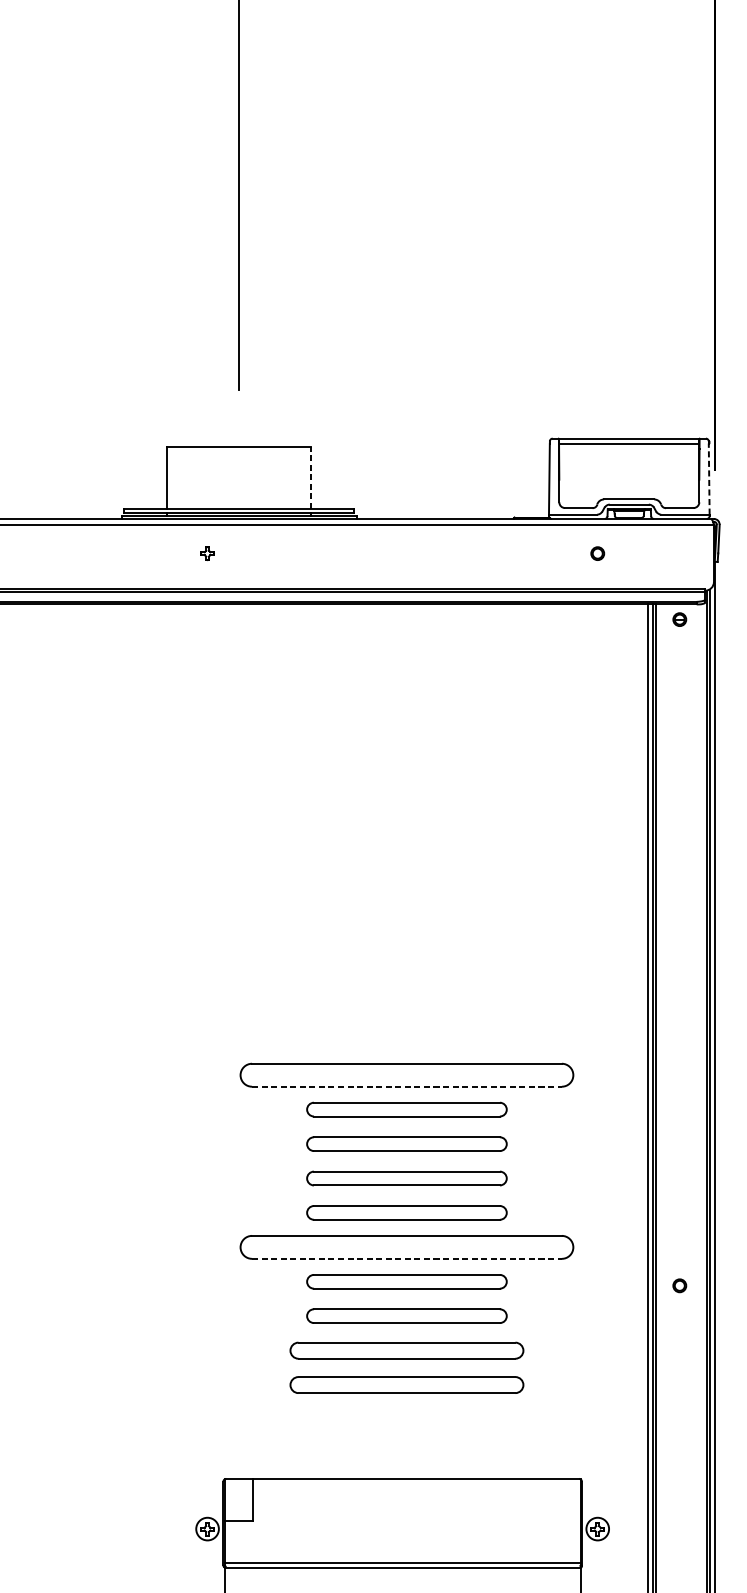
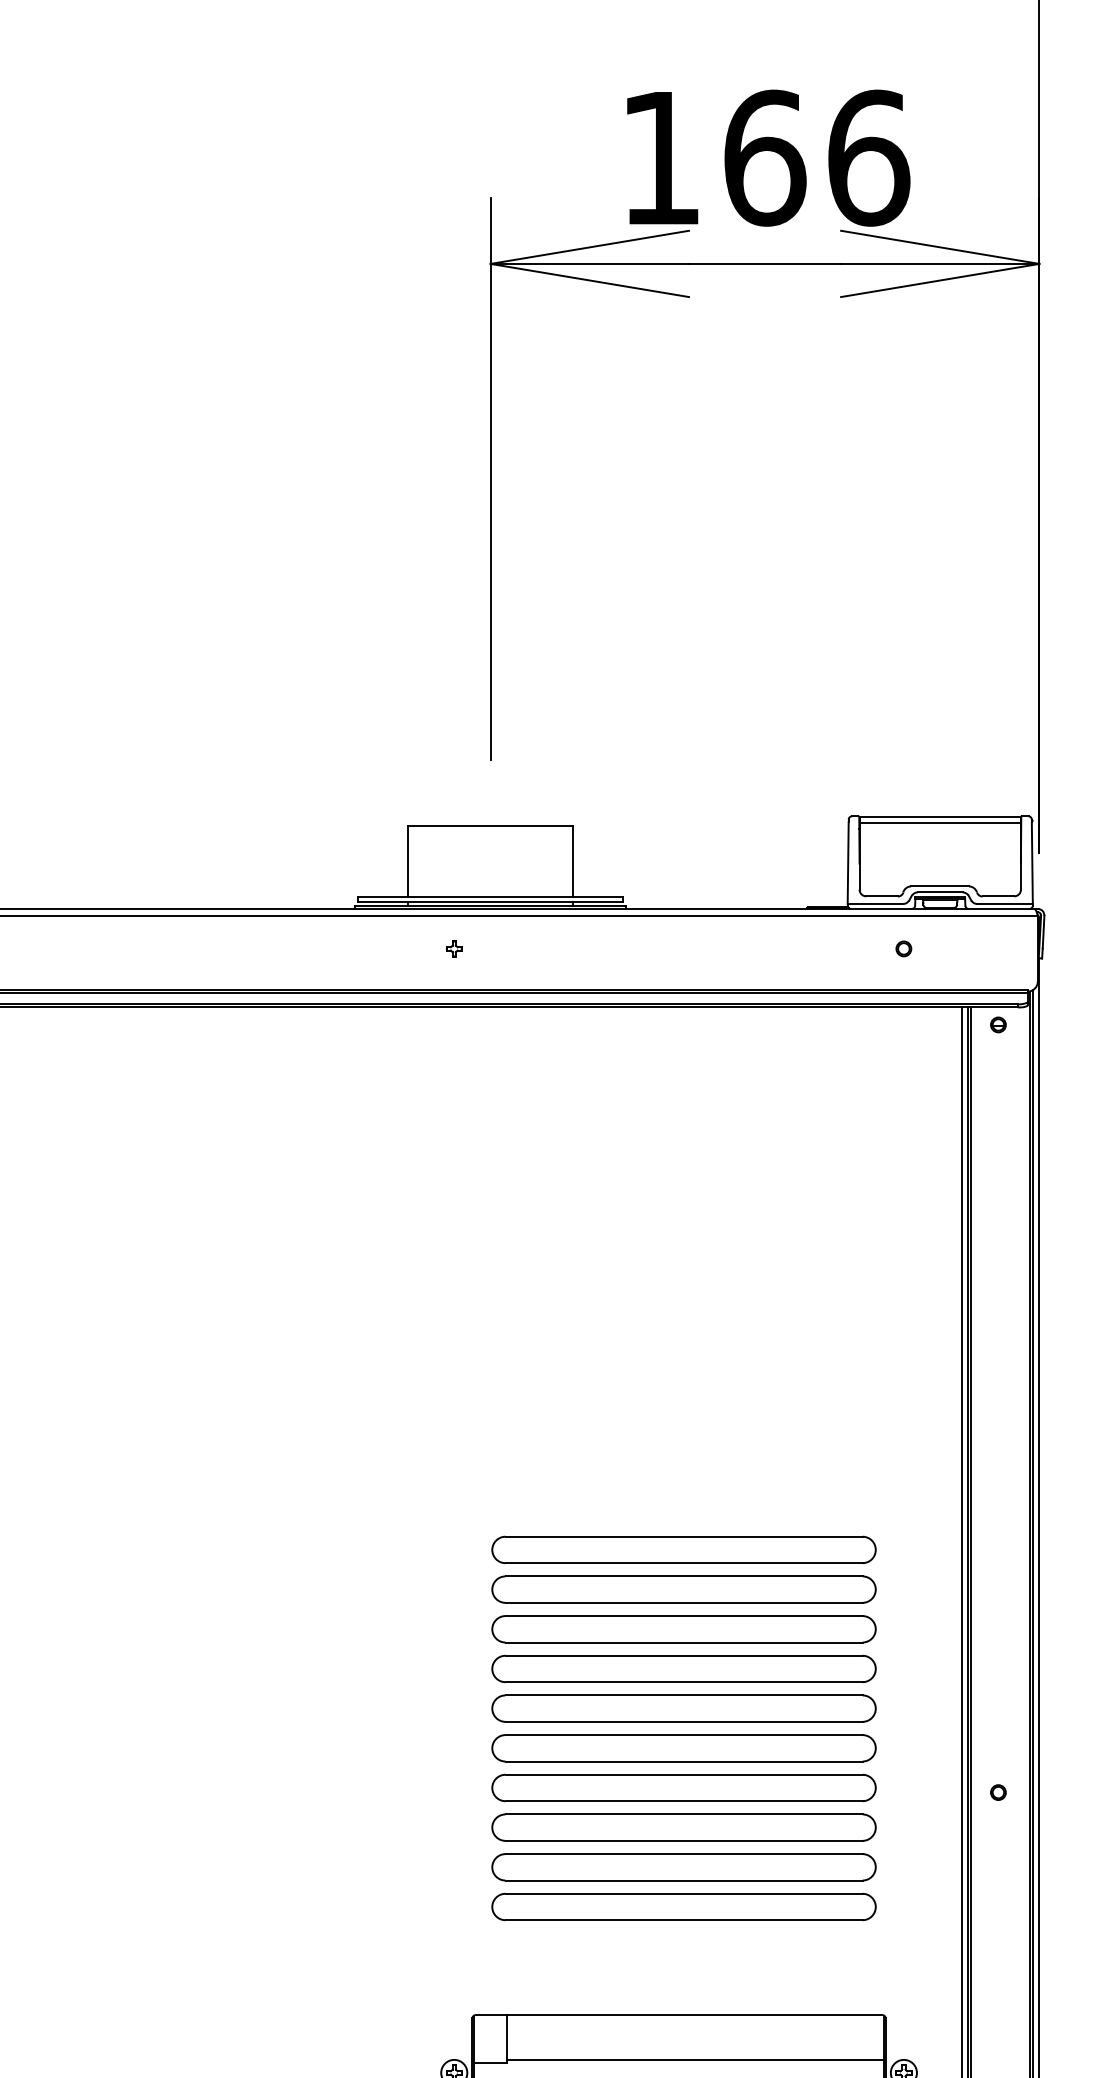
line: (311, 477) -> (573, 861), dashed -> solid
line: (709, 478) -> (1032, 862), dashed -> solid
line: (407, 1086) -> (684, 1563), dashed -> solid
part: (406, 1109) -> (683, 1589), size x1.67
part: (406, 1144) -> (683, 1629), size x1.67
part: (406, 1178) -> (683, 1668), size x1.67
part: (406, 1212) -> (683, 1708), size x1.67
line: (407, 1258) -> (684, 1761), dashed -> solid
part: (406, 1281) -> (683, 1787), size x1.67
part: (406, 1316) -> (683, 1827), size x1.67
part: (406, 1350) -> (683, 1867), size x1.43
part: (406, 1384) -> (683, 1906), size x1.43
line: (416, 1518) -> (695, 2060), added

